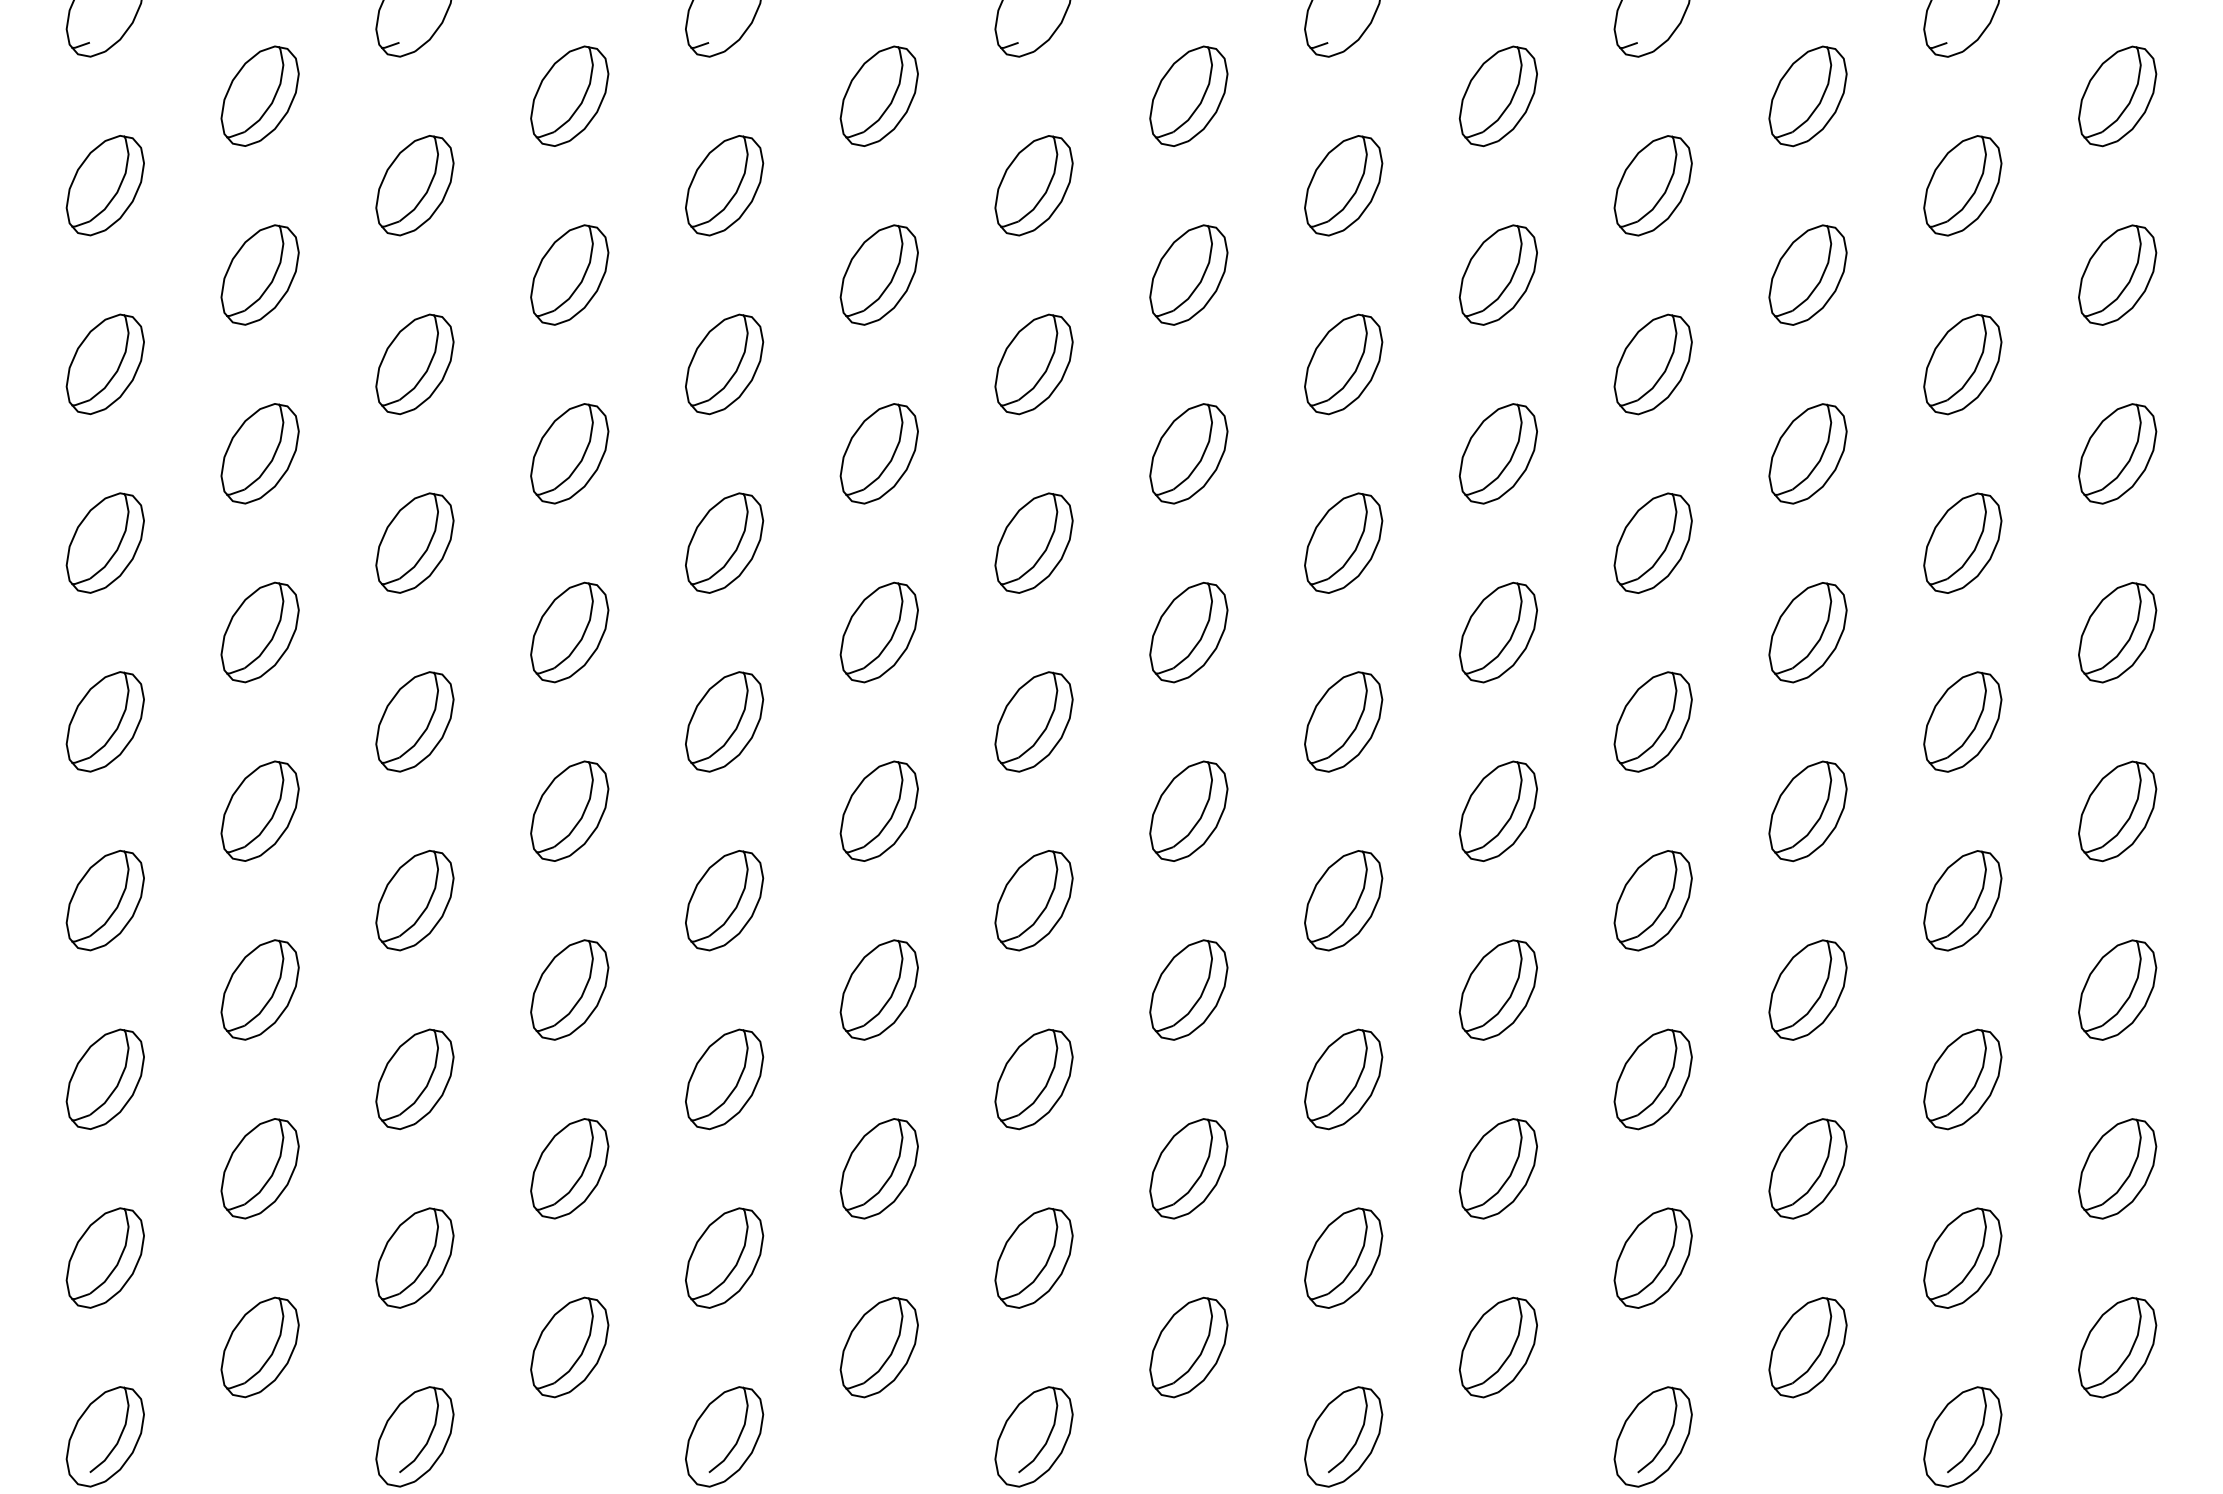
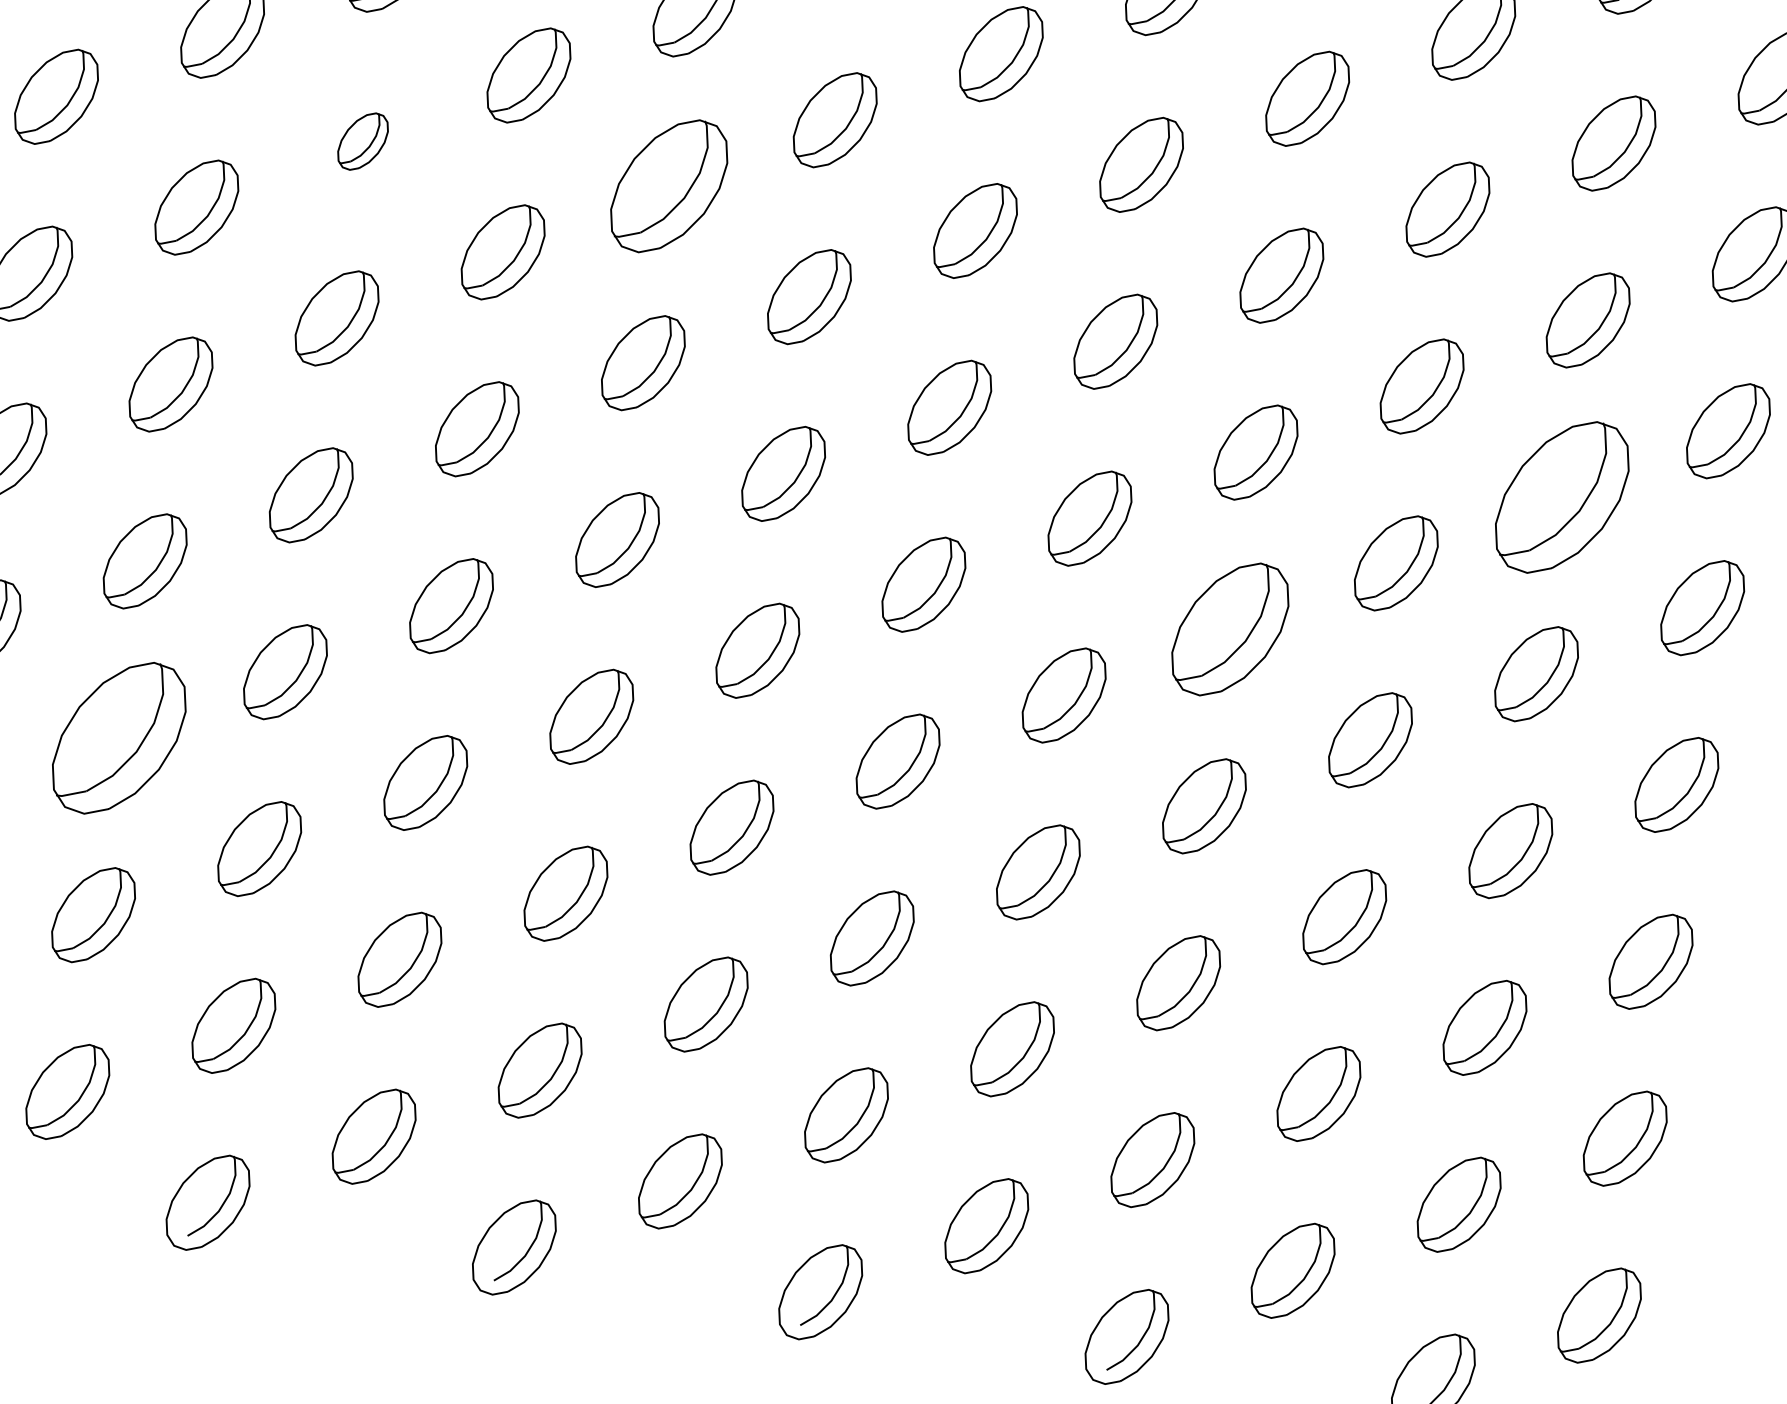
part: (724, 364) -> (362, 141), size x0.6
part: (1033, 364) -> (668, 186), size x1.4
part: (1962, 542) -> (1562, 496), size x1.6
part: (1652, 721) -> (1229, 628), size x1.4
part: (569, 989) -> (119, 737), size x1.6

